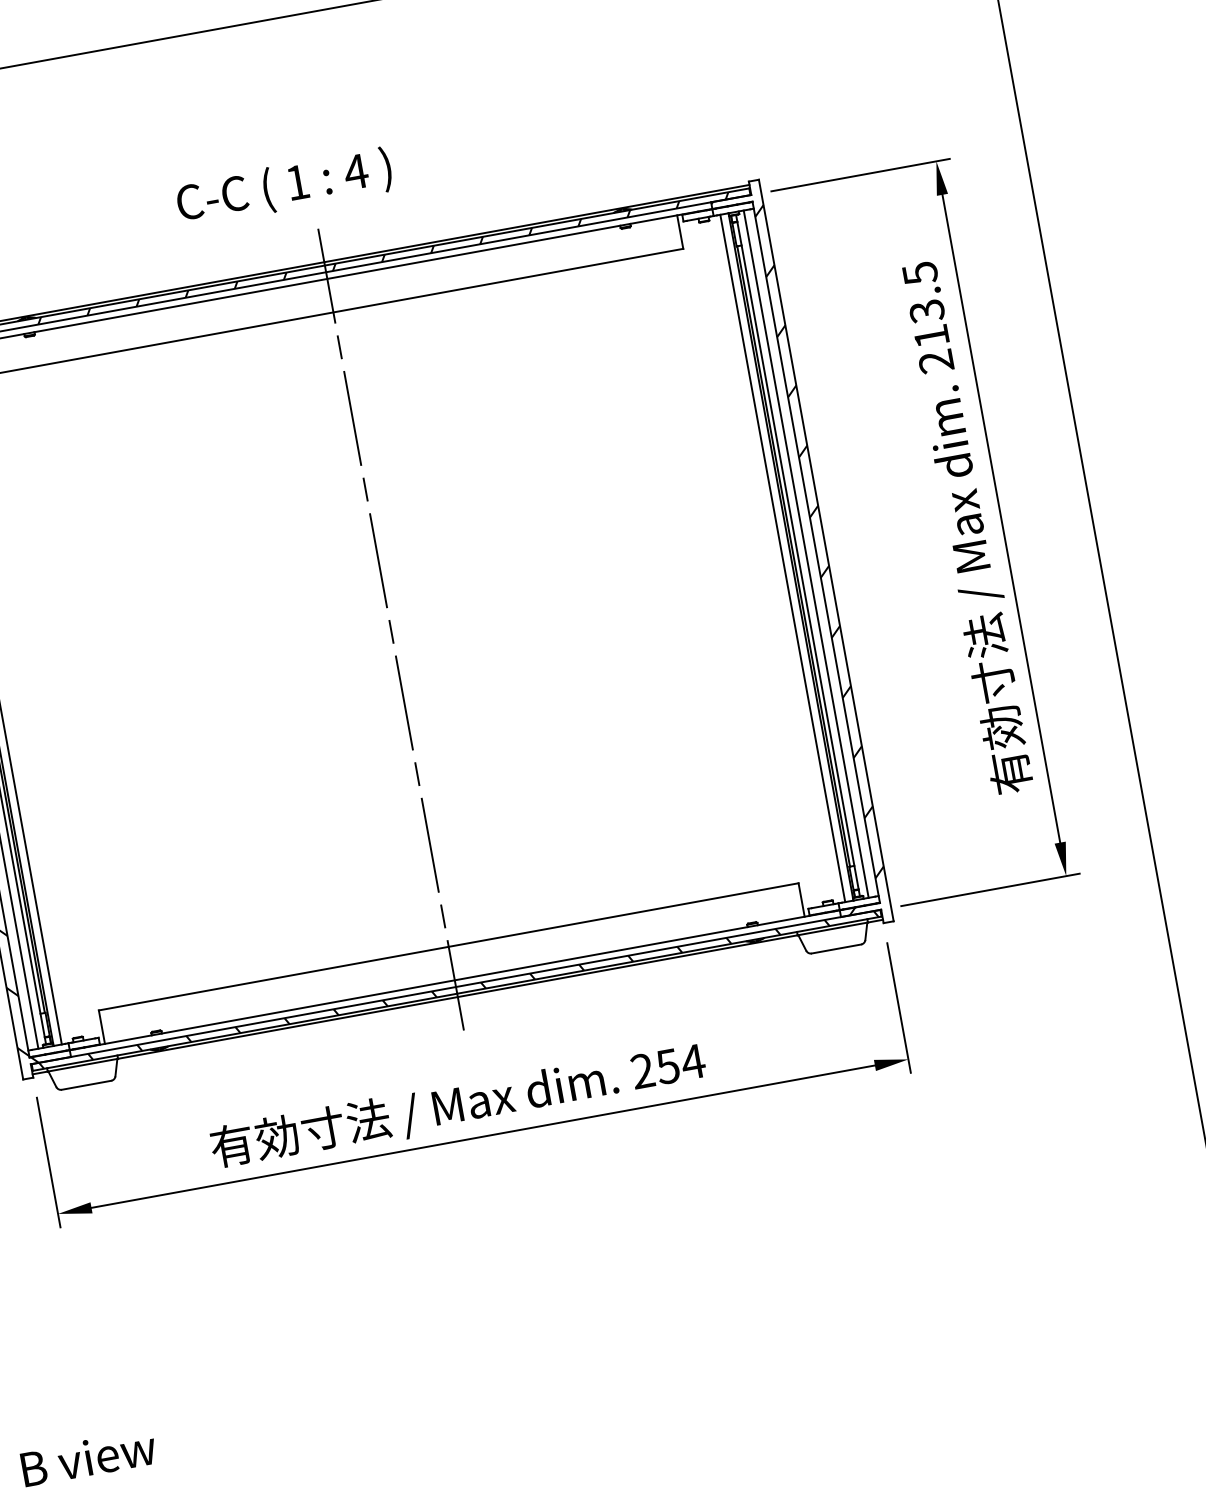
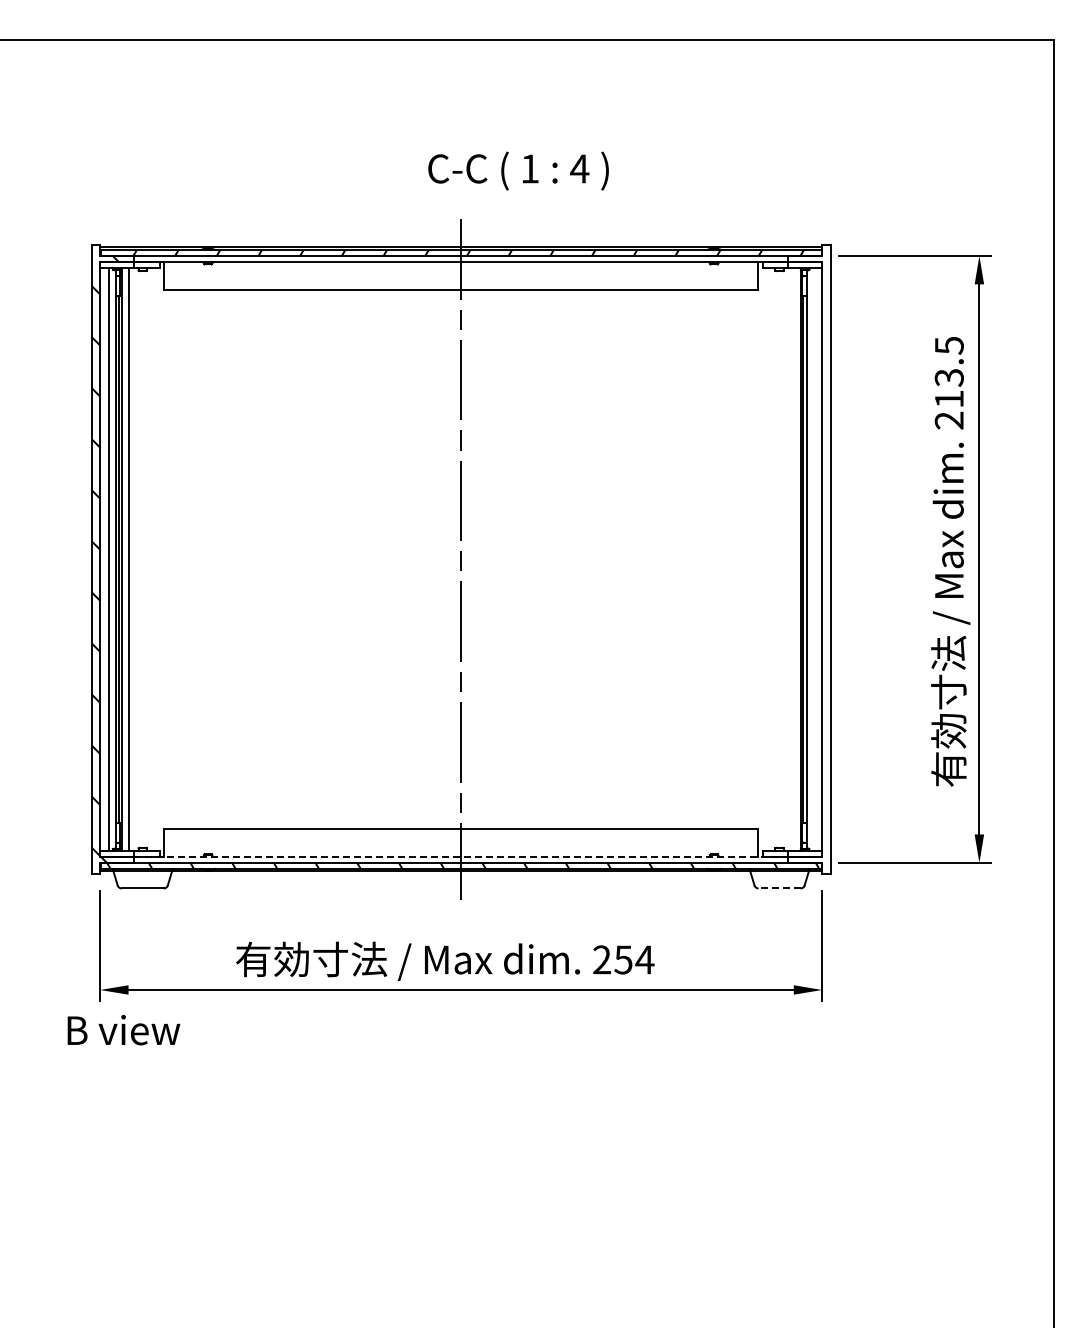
text: (284, 186) -> (518, 170), moved
hatch: (801, 554) -> (809, 558), removed
line: (805, 554) -> (813, 559), removed
line: (782, 558) -> (793, 559), removed
line: (836, 949) -> (779, 888), solid -> dashed
line: (455, 980) -> (461, 857), solid -> dashed
text: (88, 1458) -> (123, 1030), moved

